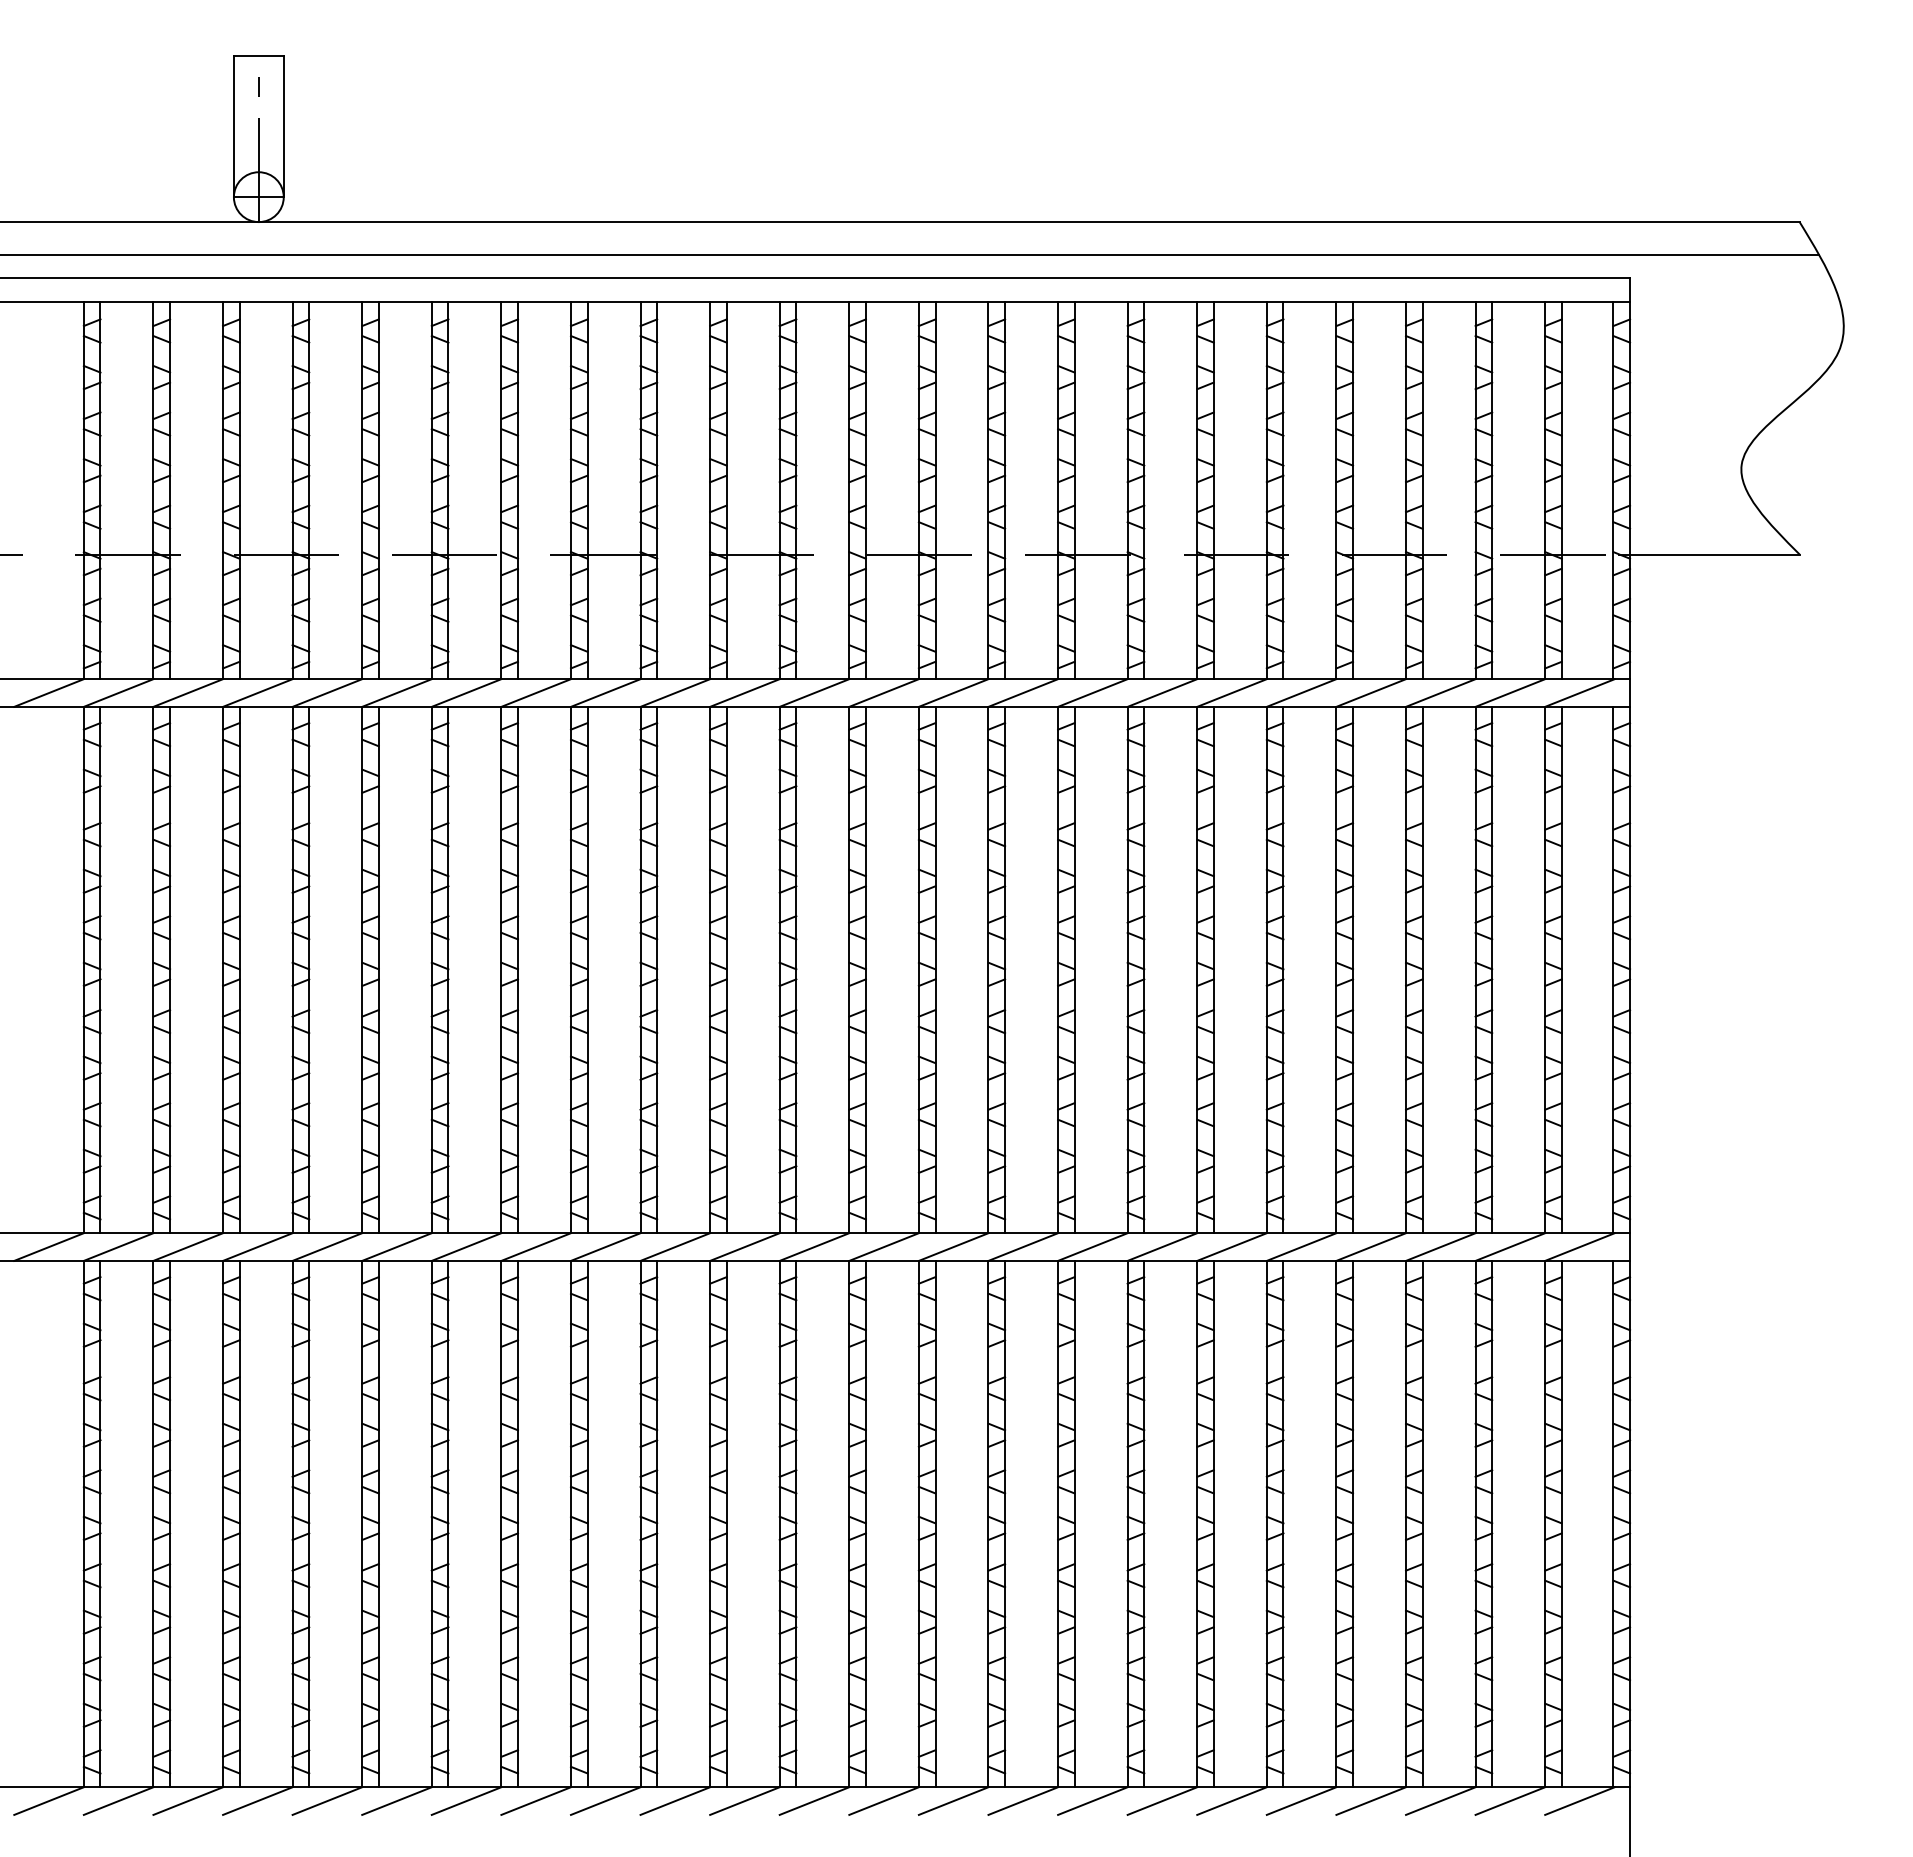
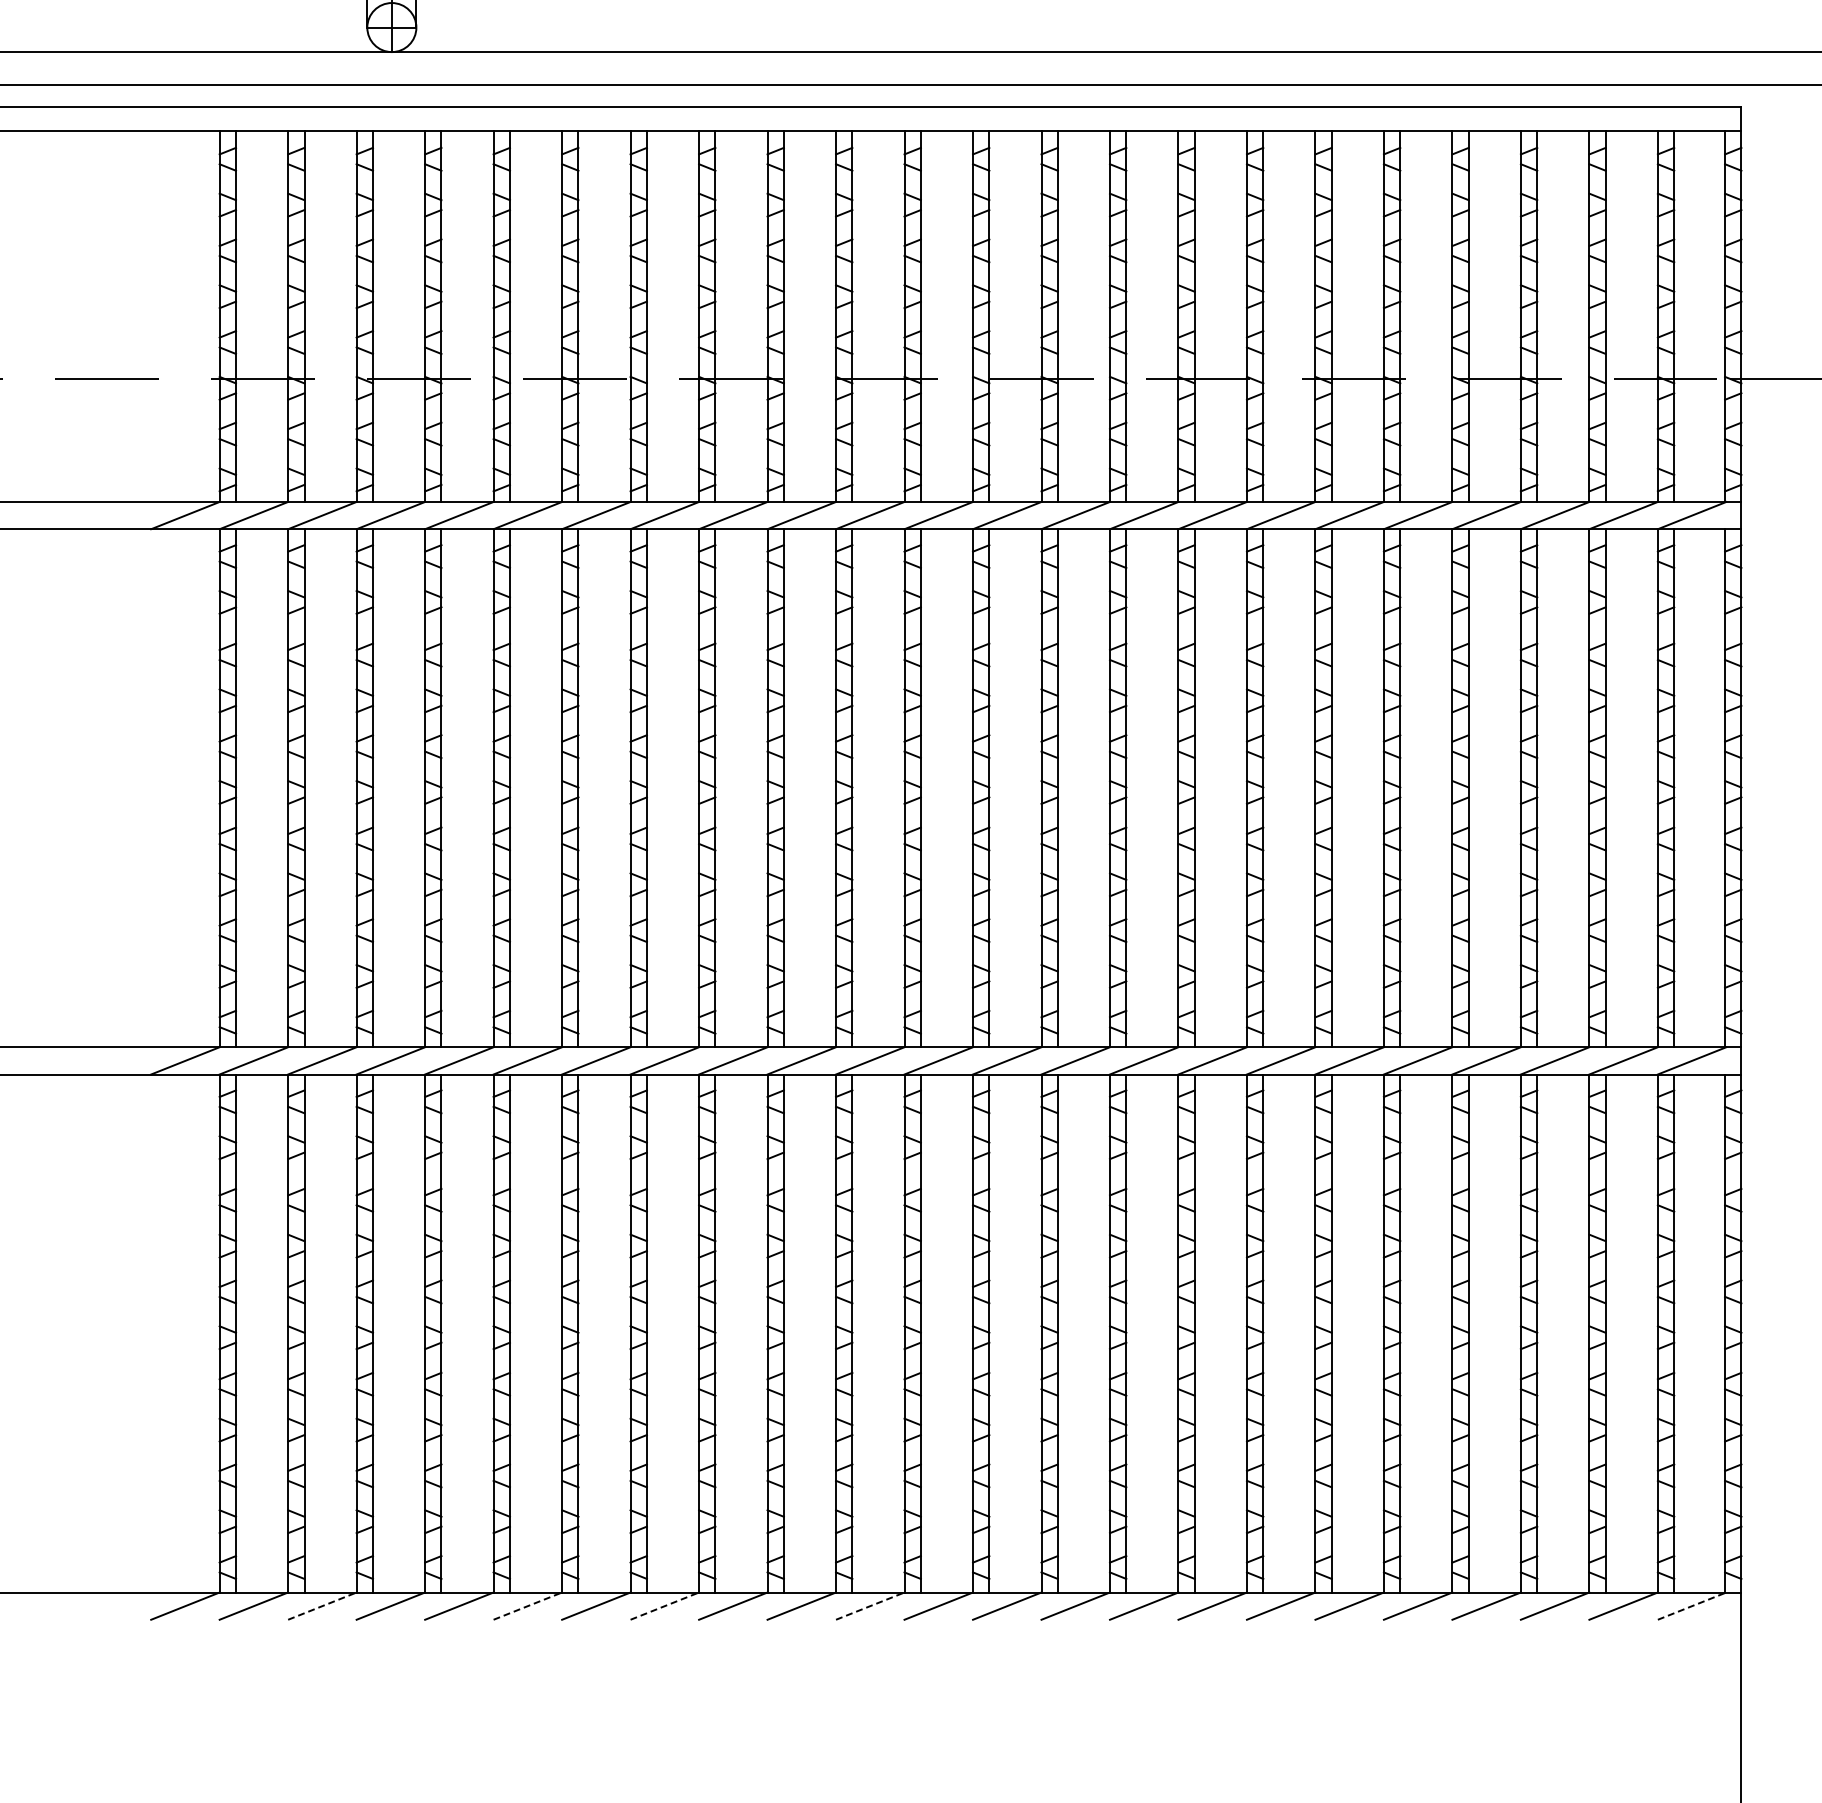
line: (188, 1800) -> (322, 1605), solid -> dashed
line: (397, 1800) -> (528, 1605), solid -> dashed
line: (536, 1800) -> (665, 1605), solid -> dashed
line: (745, 1800) -> (870, 1605), solid -> dashed
line: (1580, 1800) -> (1692, 1605), solid -> dashed

